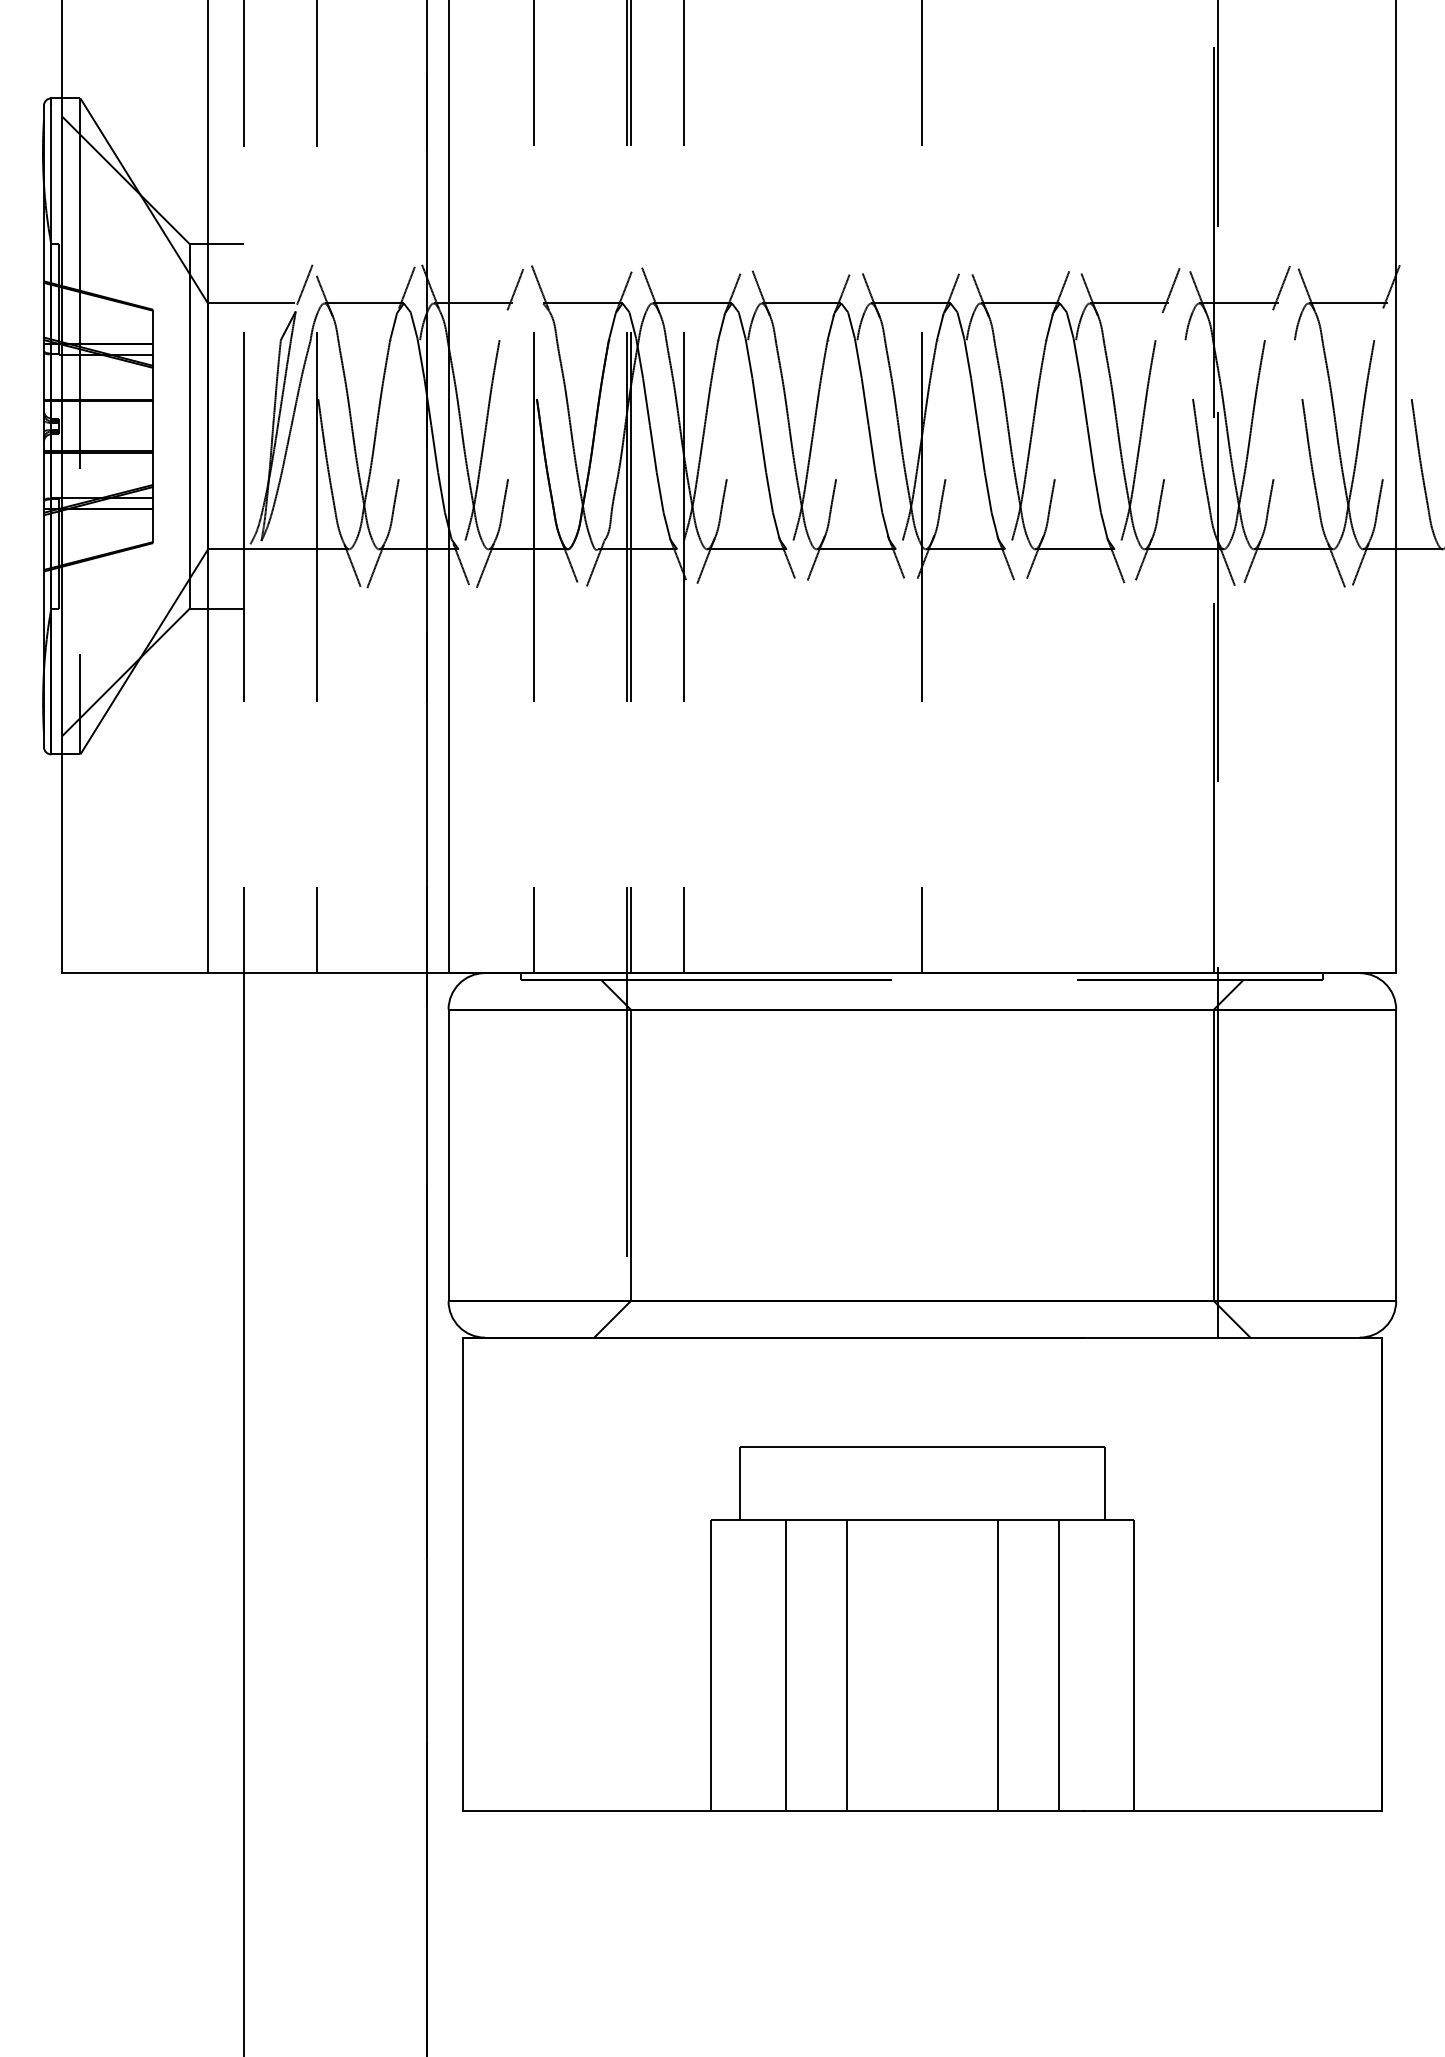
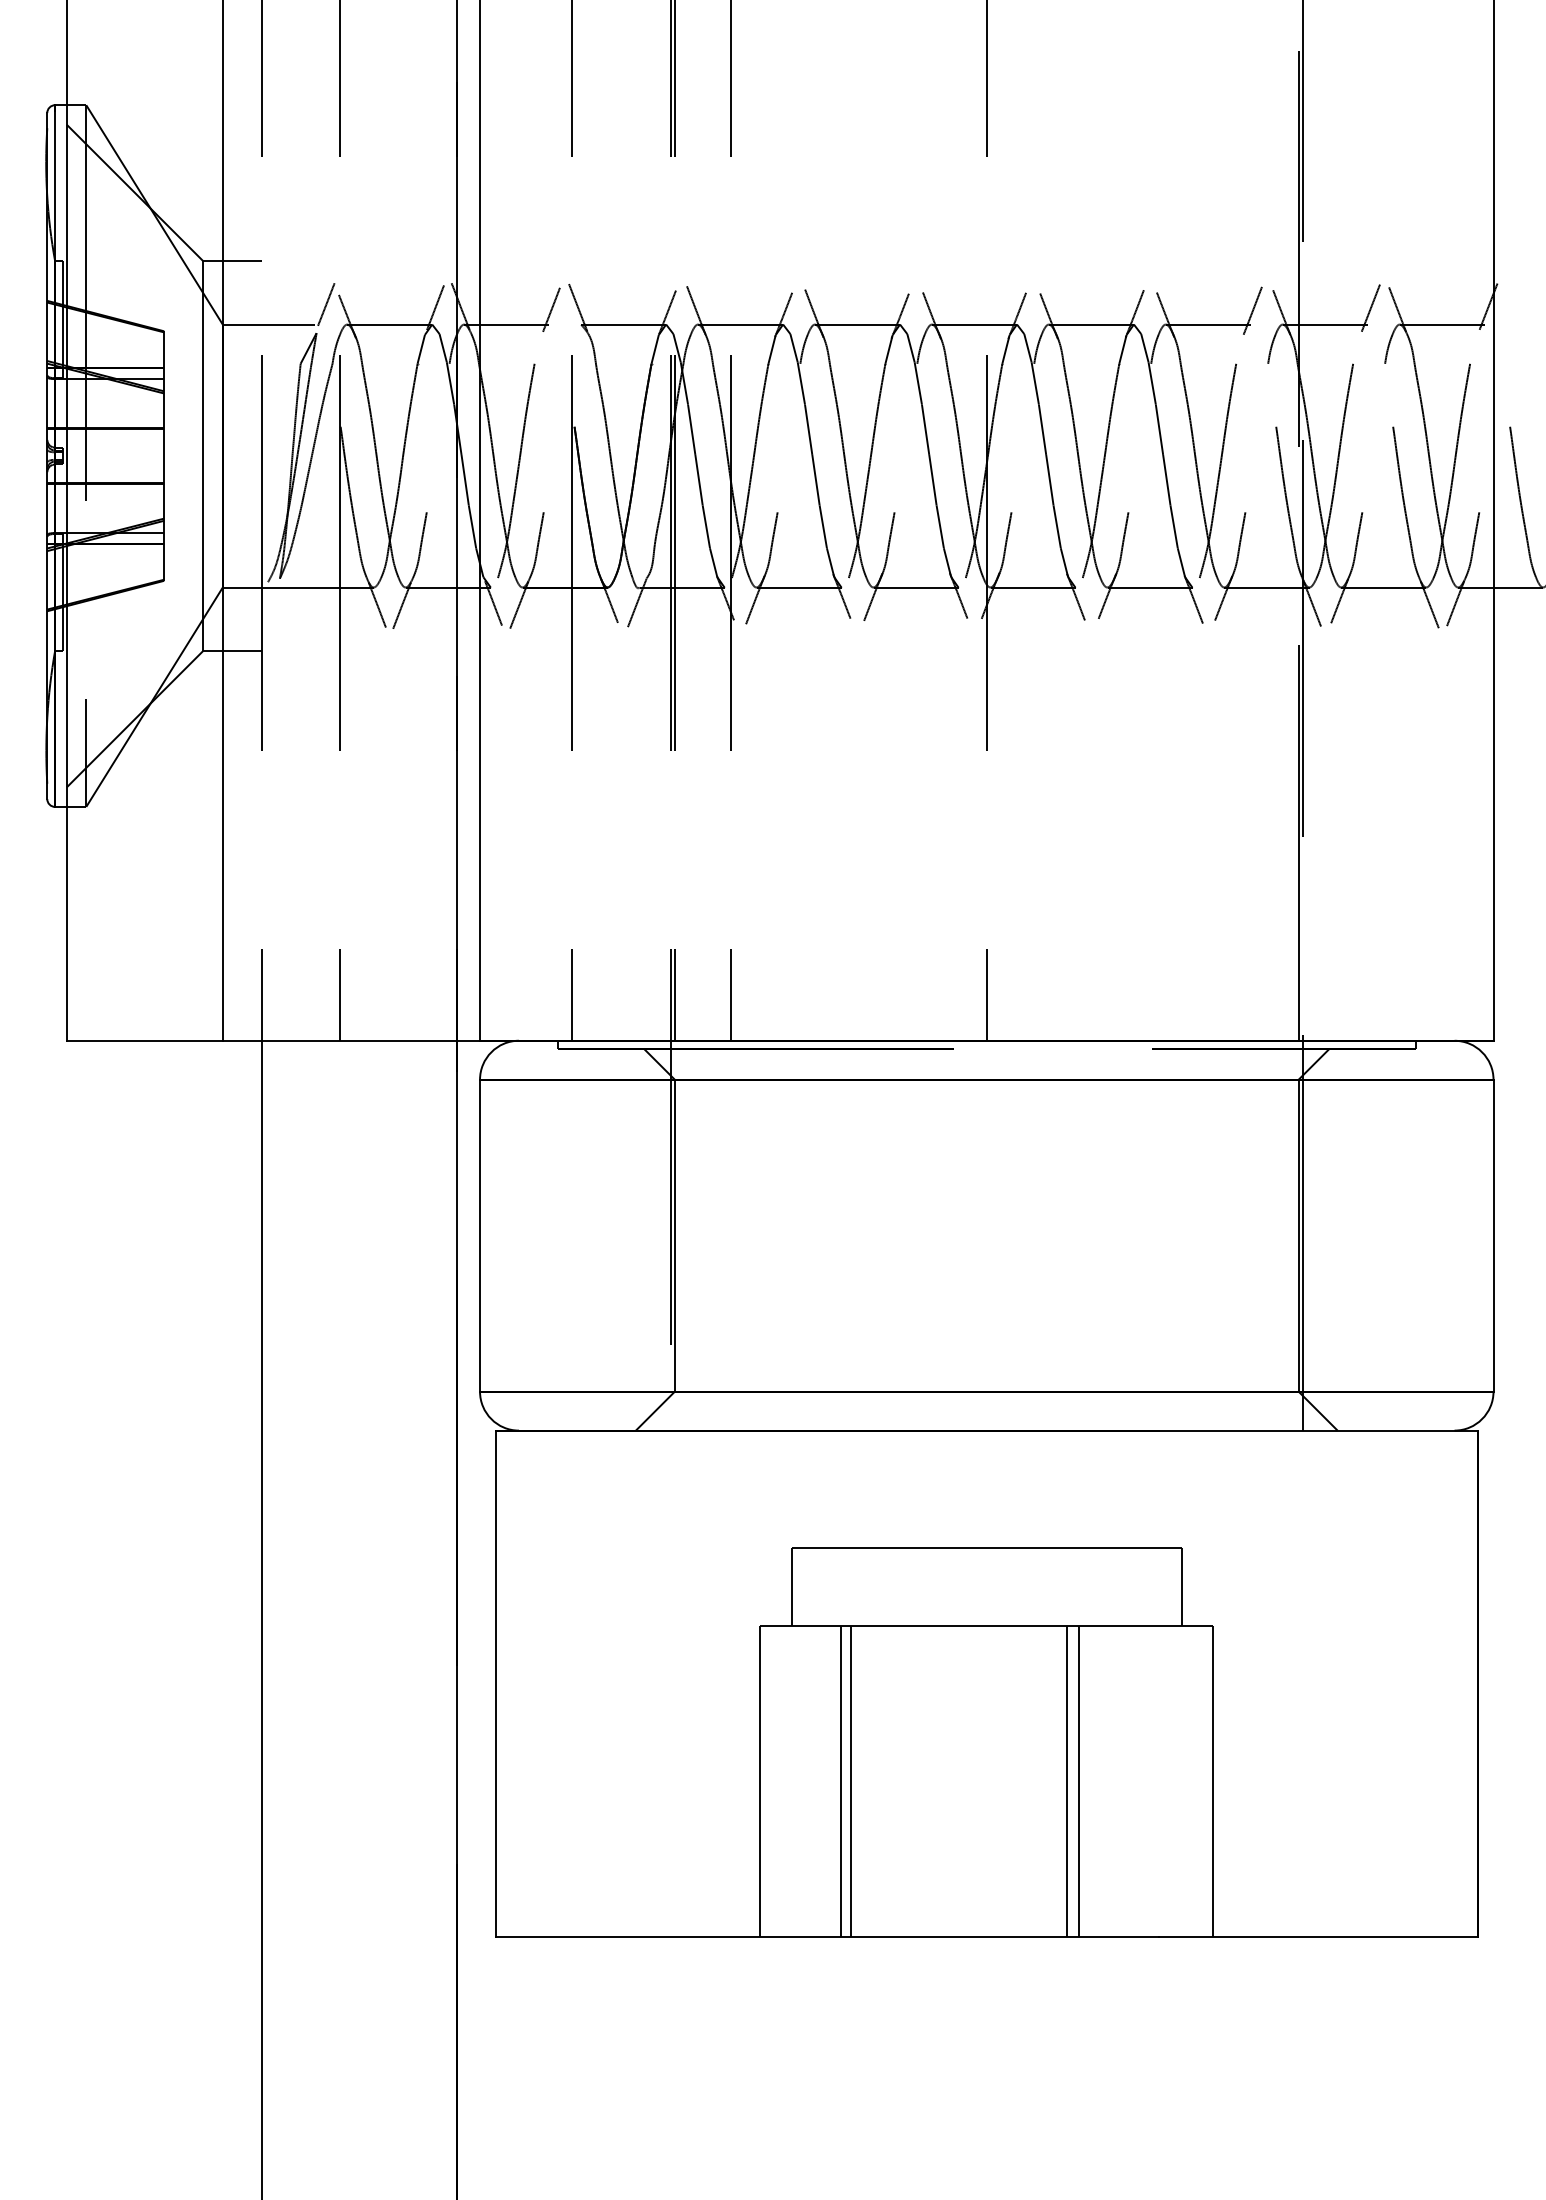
line: (847, 1665) -> (851, 1781), moved
line: (1058, 1665) -> (1078, 1781), moved

